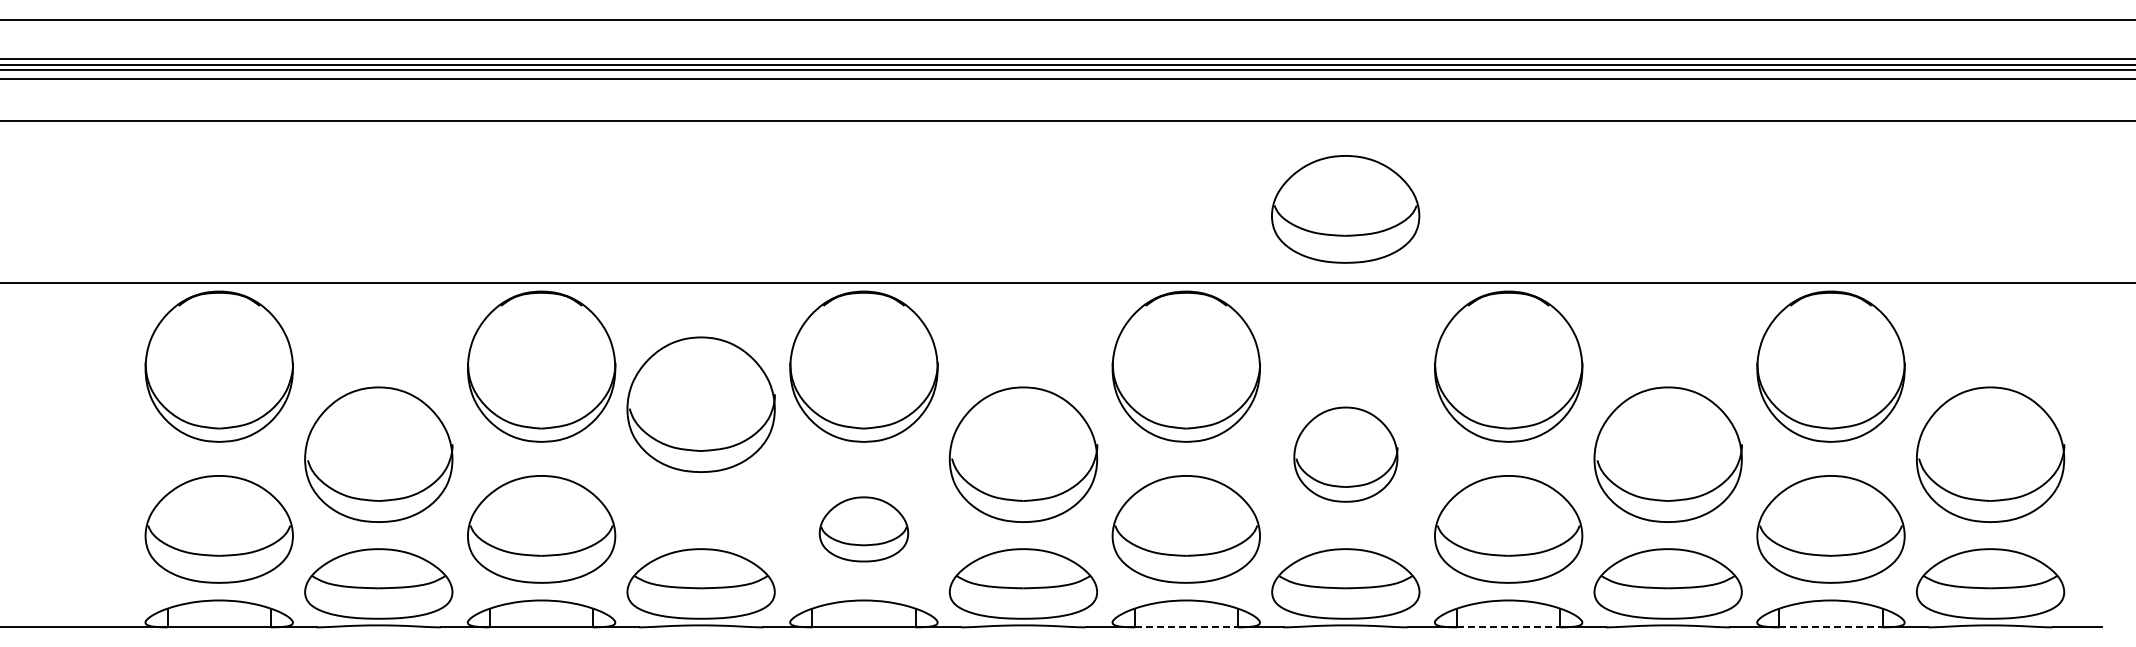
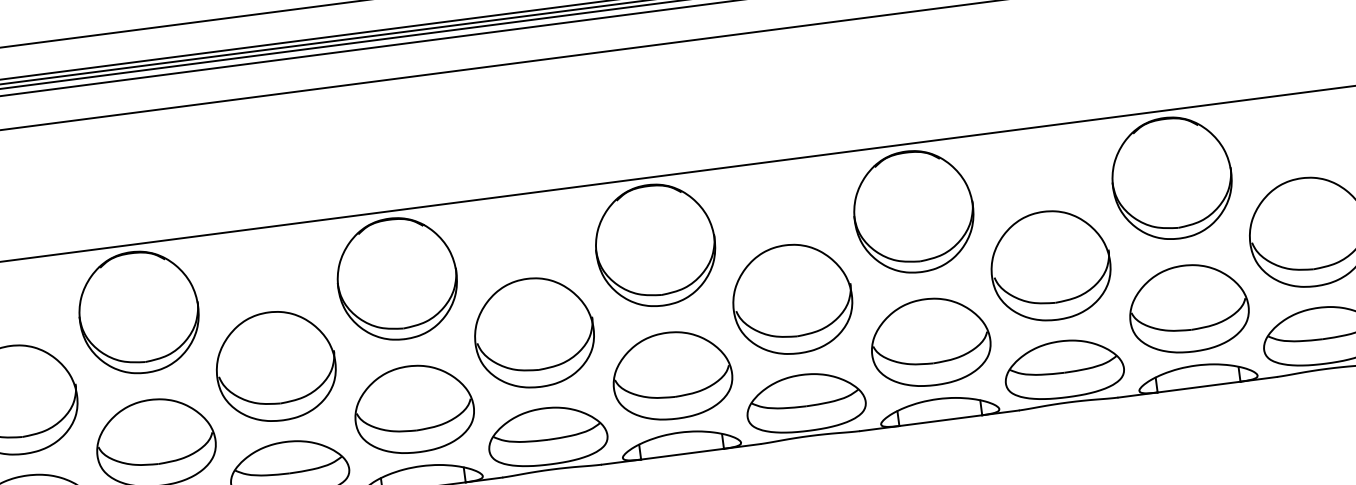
part: (1345, 209) -> (766, 102), removed
part: (700, 404) -> (275, 366), moved
part: (1345, 454) -> (792, 299), size x1.43
part: (863, 529) -> (413, 409), size x1.67
line: (1186, 627) -> (682, 454), dashed -> solid
line: (1508, 627) -> (940, 420), dashed -> solid
line: (1831, 627) -> (1199, 387), dashed -> solid

